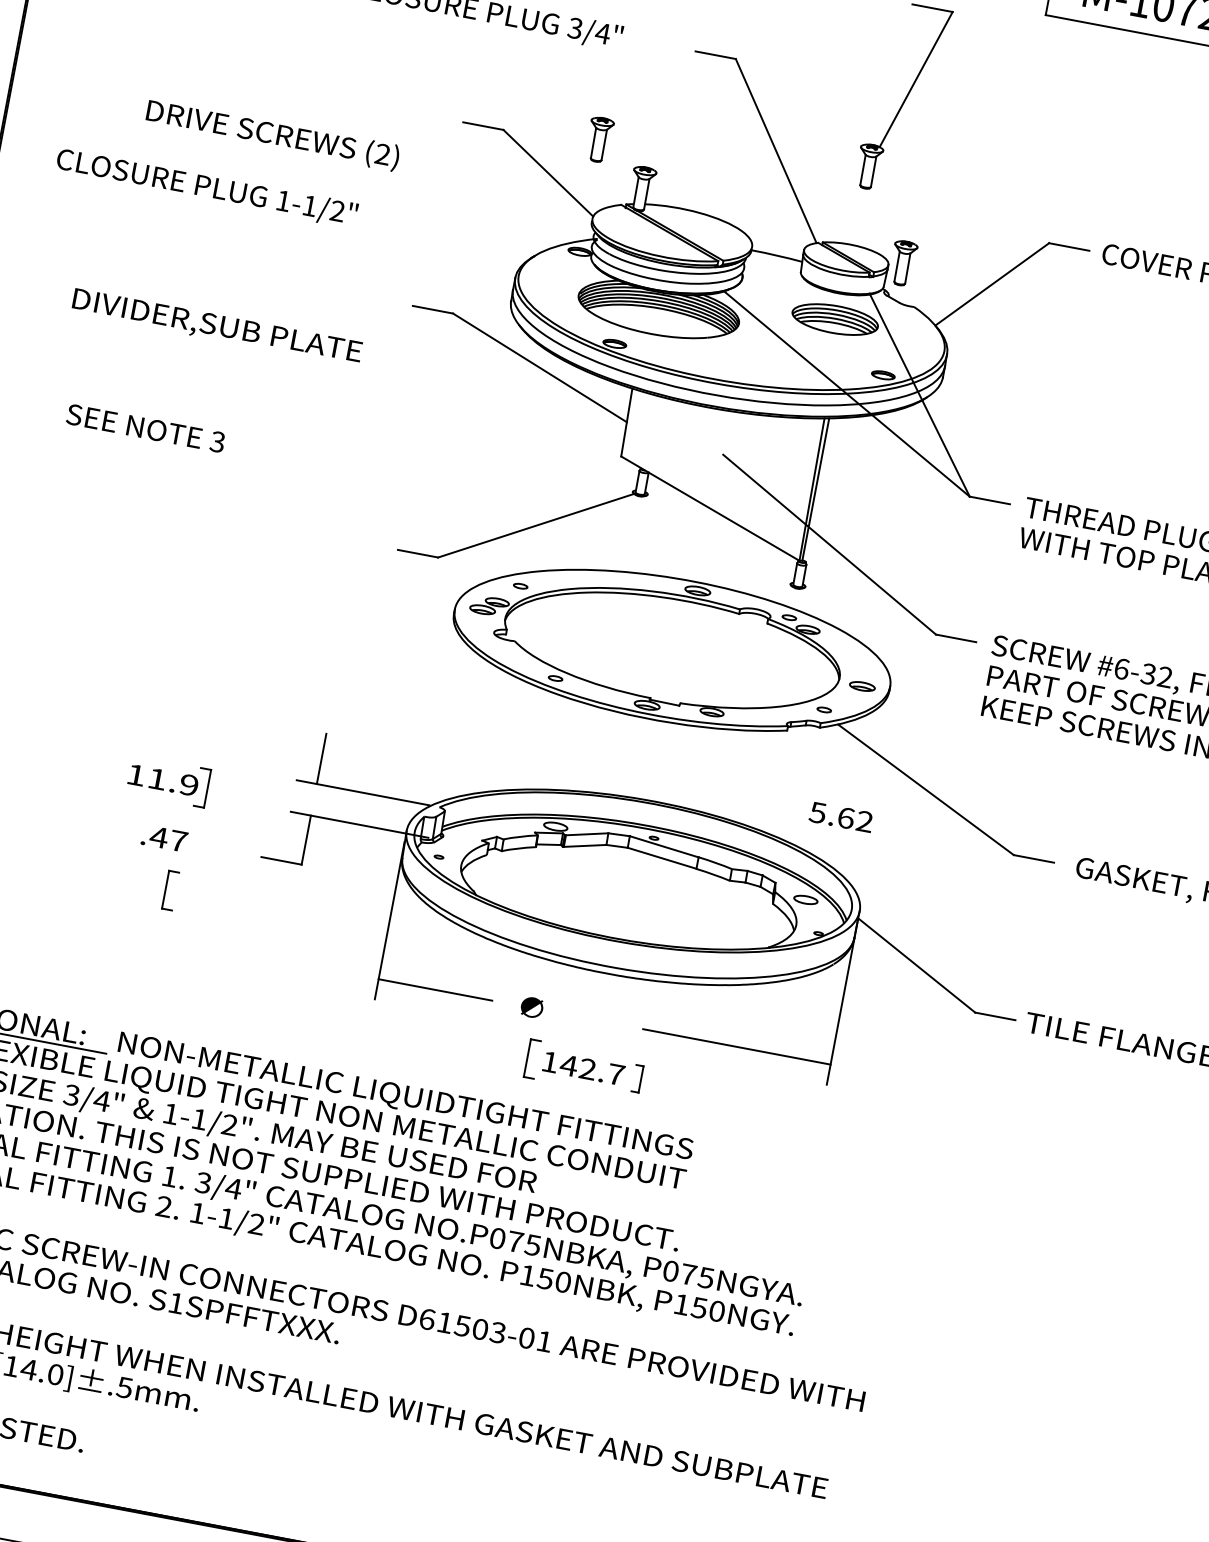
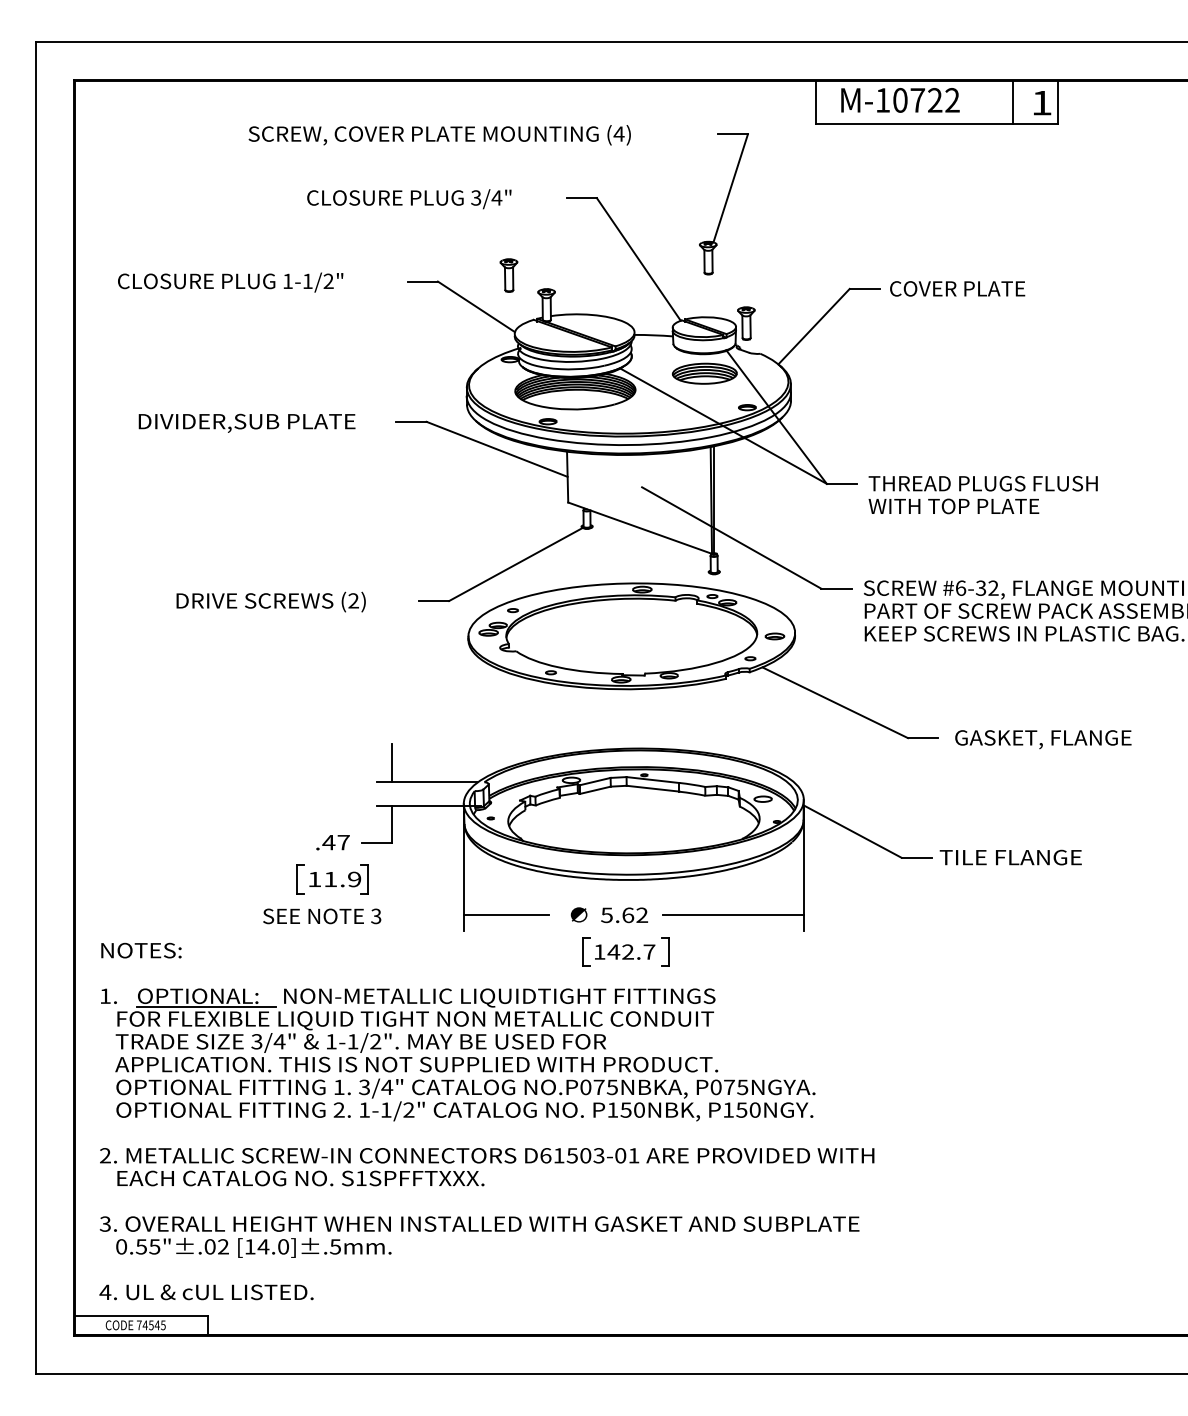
text: (272, 134) -> (270, 601), moved
text: (206, 188) -> (230, 282), moved
text: (216, 326) -> (246, 422), moved
text: (146, 428) -> (322, 916), moved
part: (167, 781) -> (338, 879), moved
text: (841, 817) -> (624, 915), moved
text: (163, 838) -> (332, 842), moved
part: (637, 1077) -> (665, 951), size x1.43

